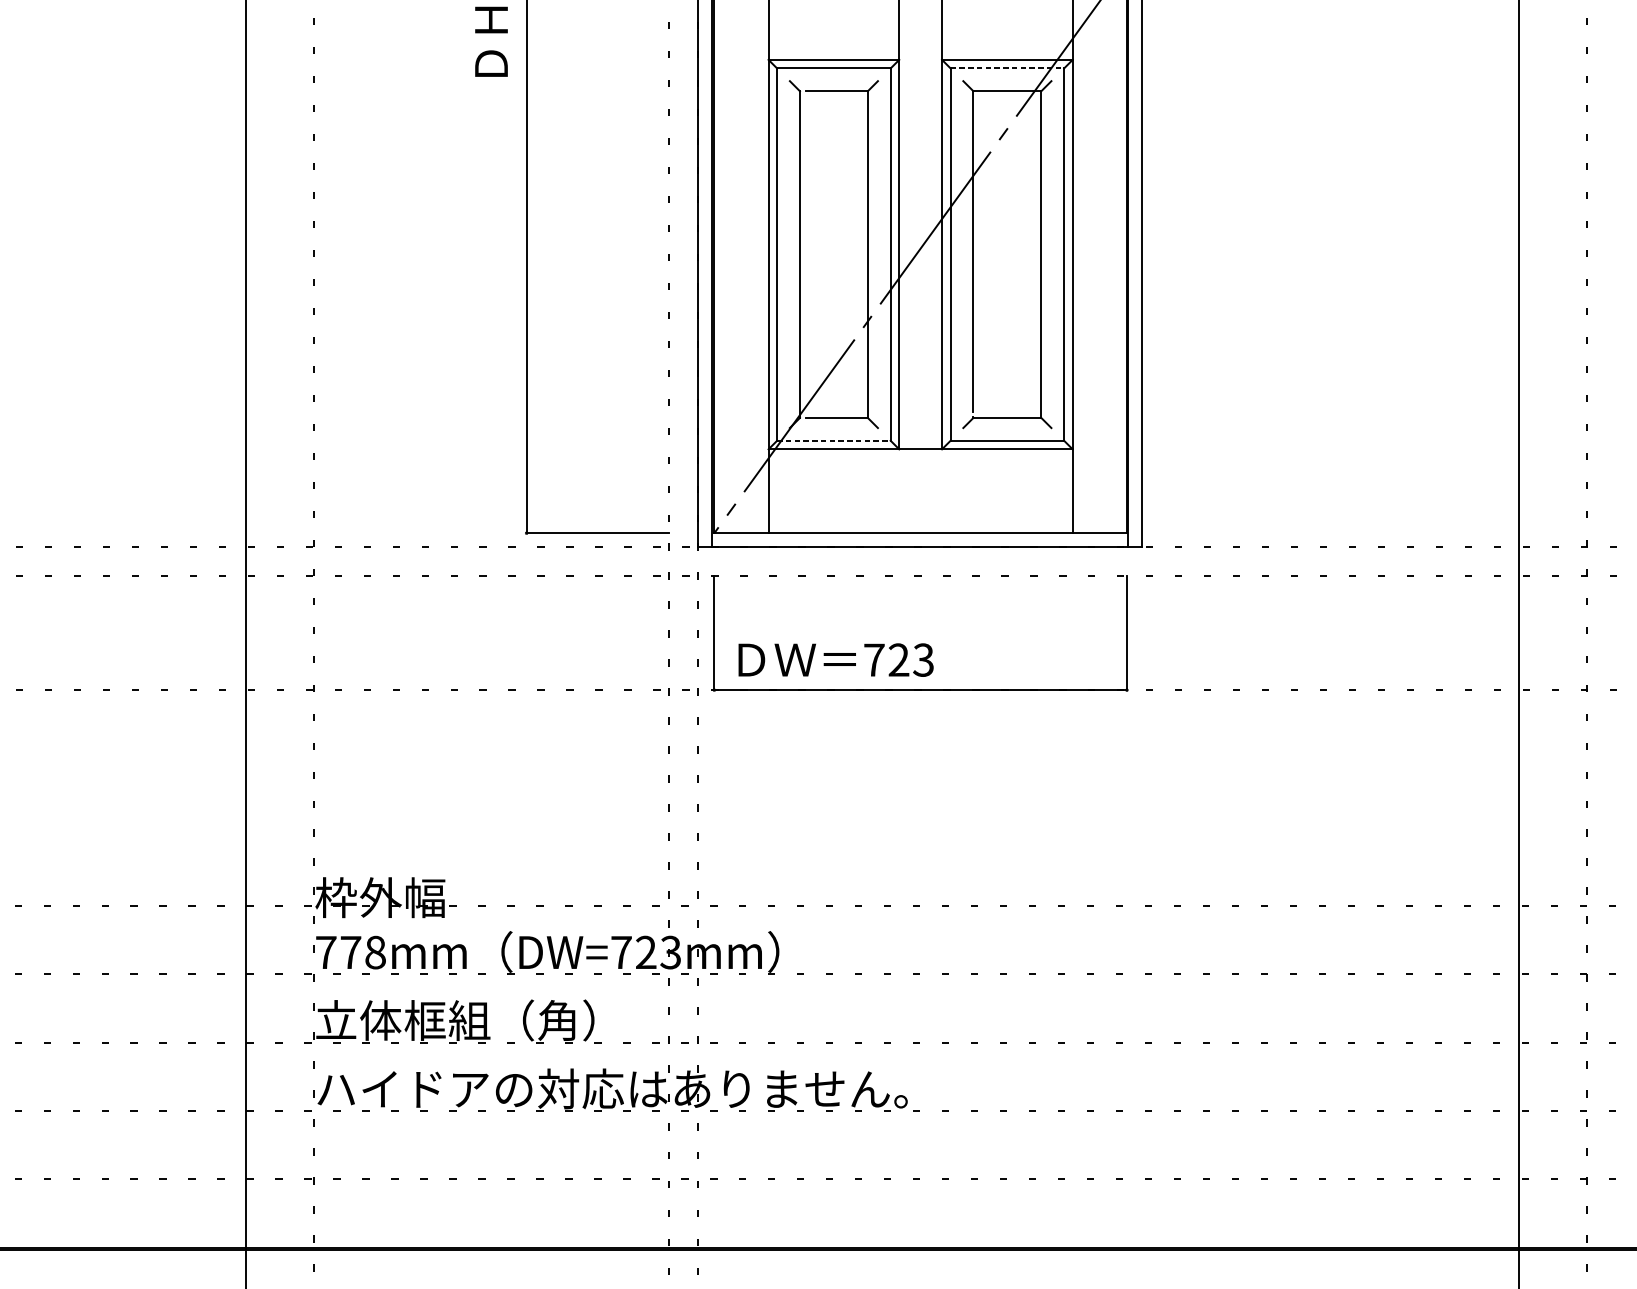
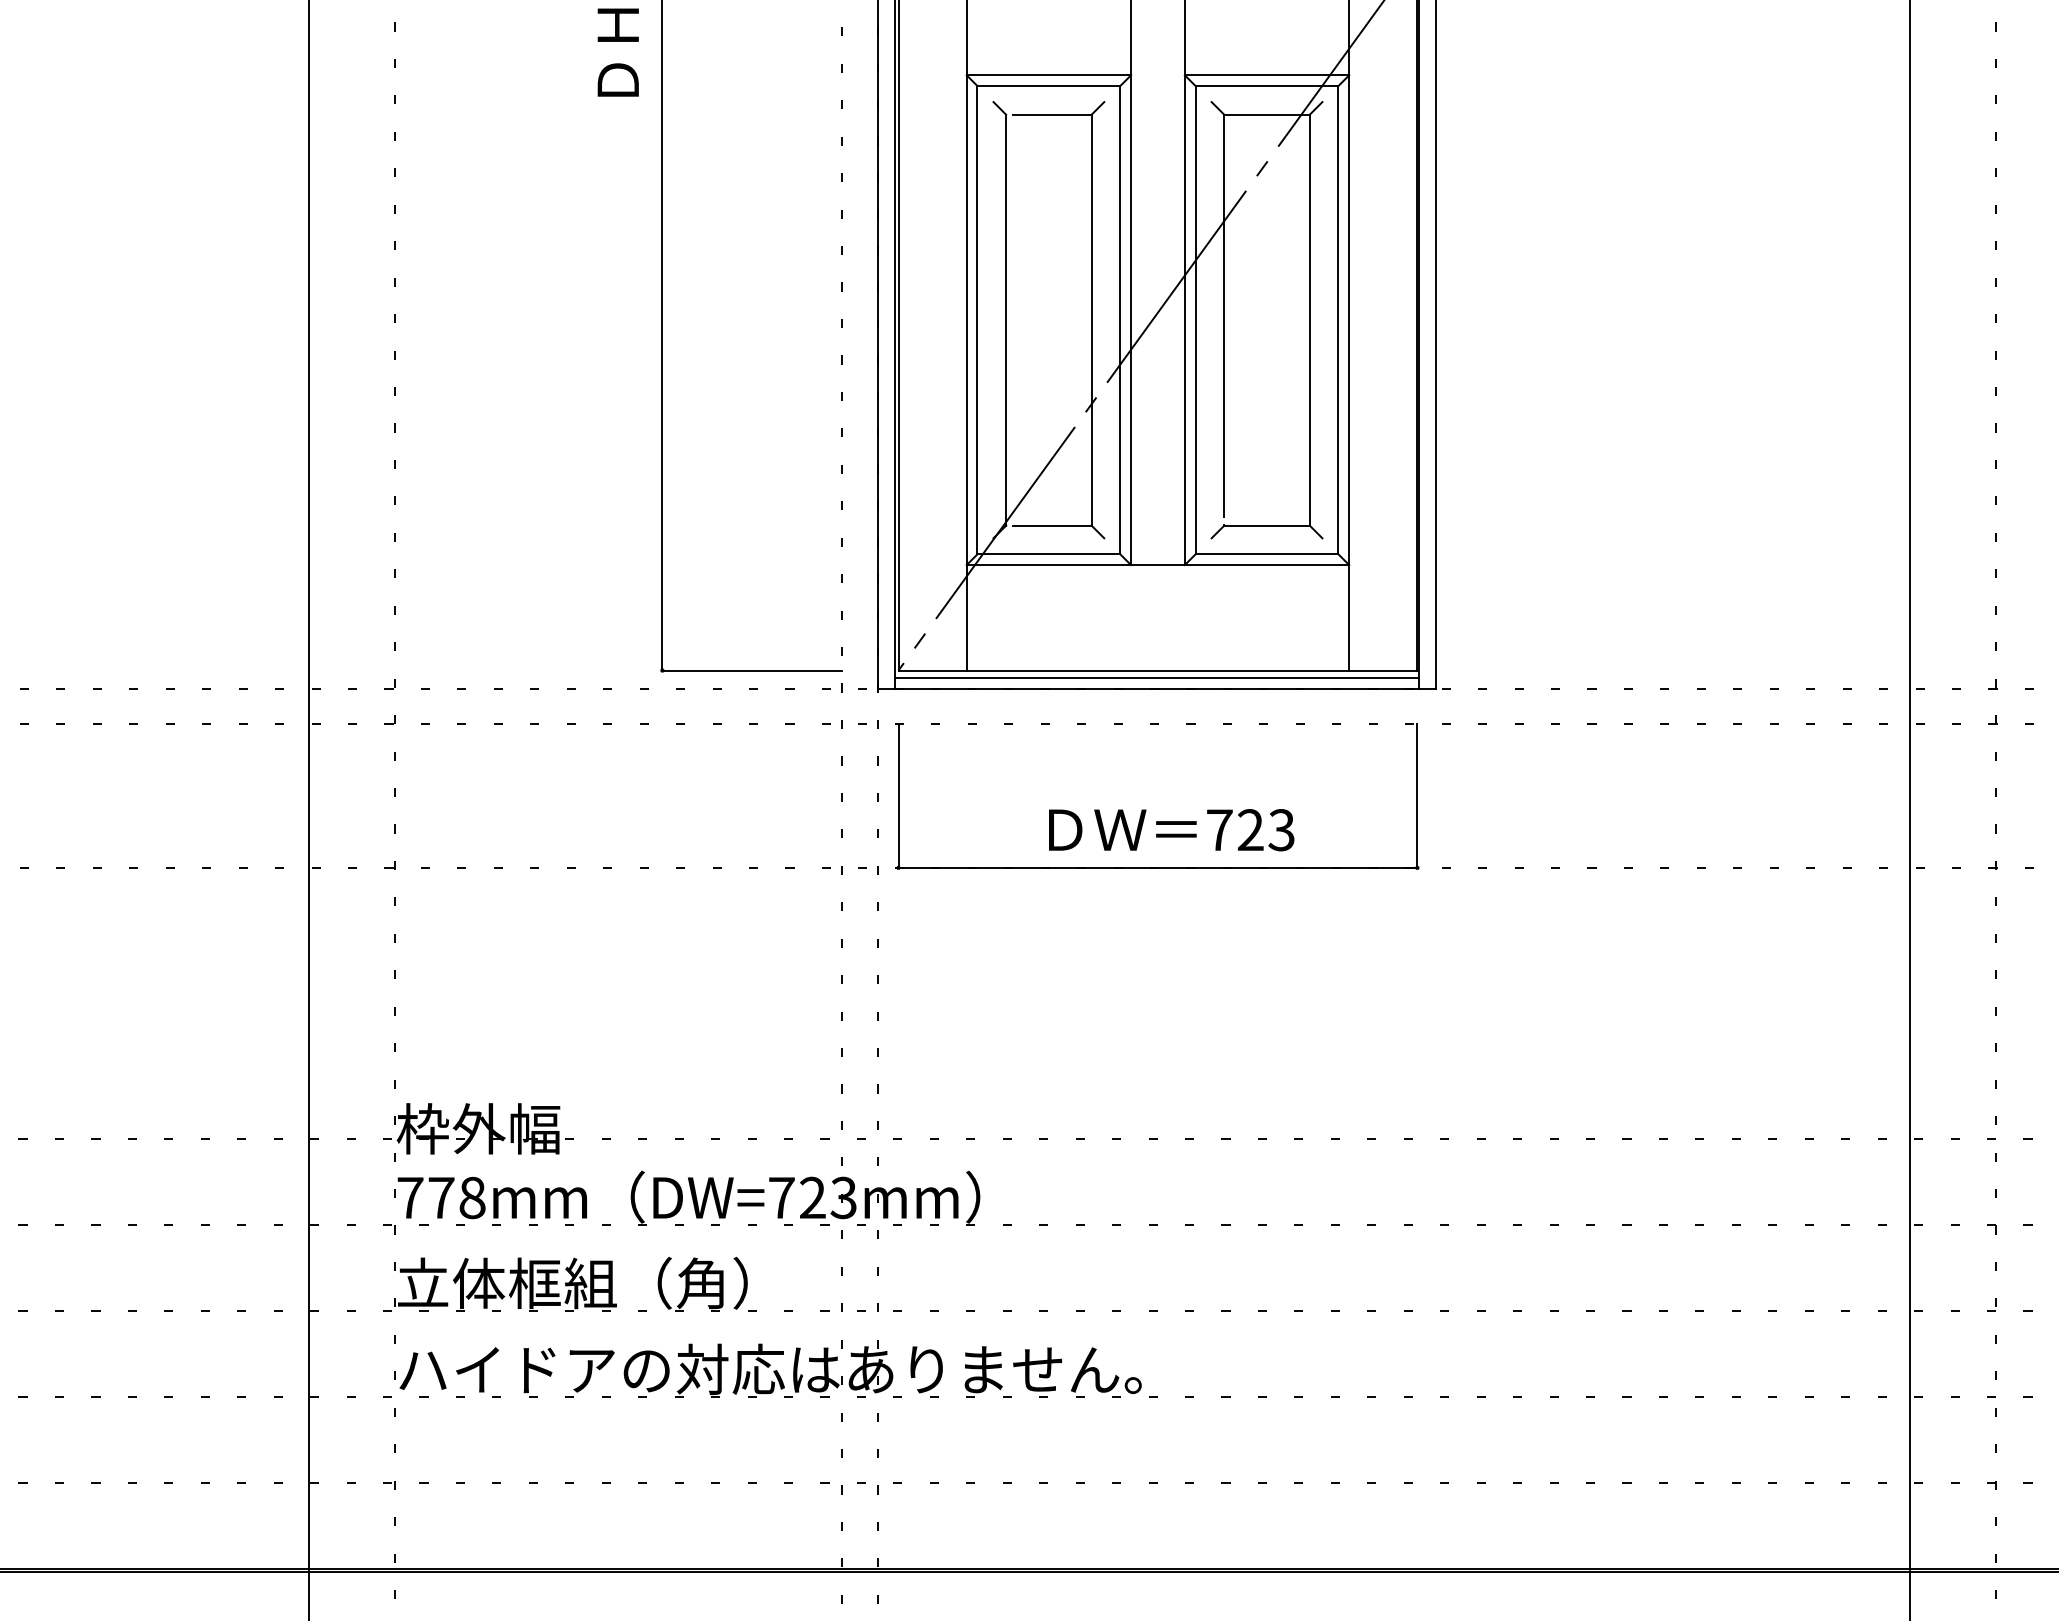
line: (1007, 68) -> (1267, 86), dashed -> solid
line: (834, 440) -> (1049, 554), dashed -> solid
line: (919, 538) -> (1156, 677), added
text: (835, 660) -> (1171, 830), moved

